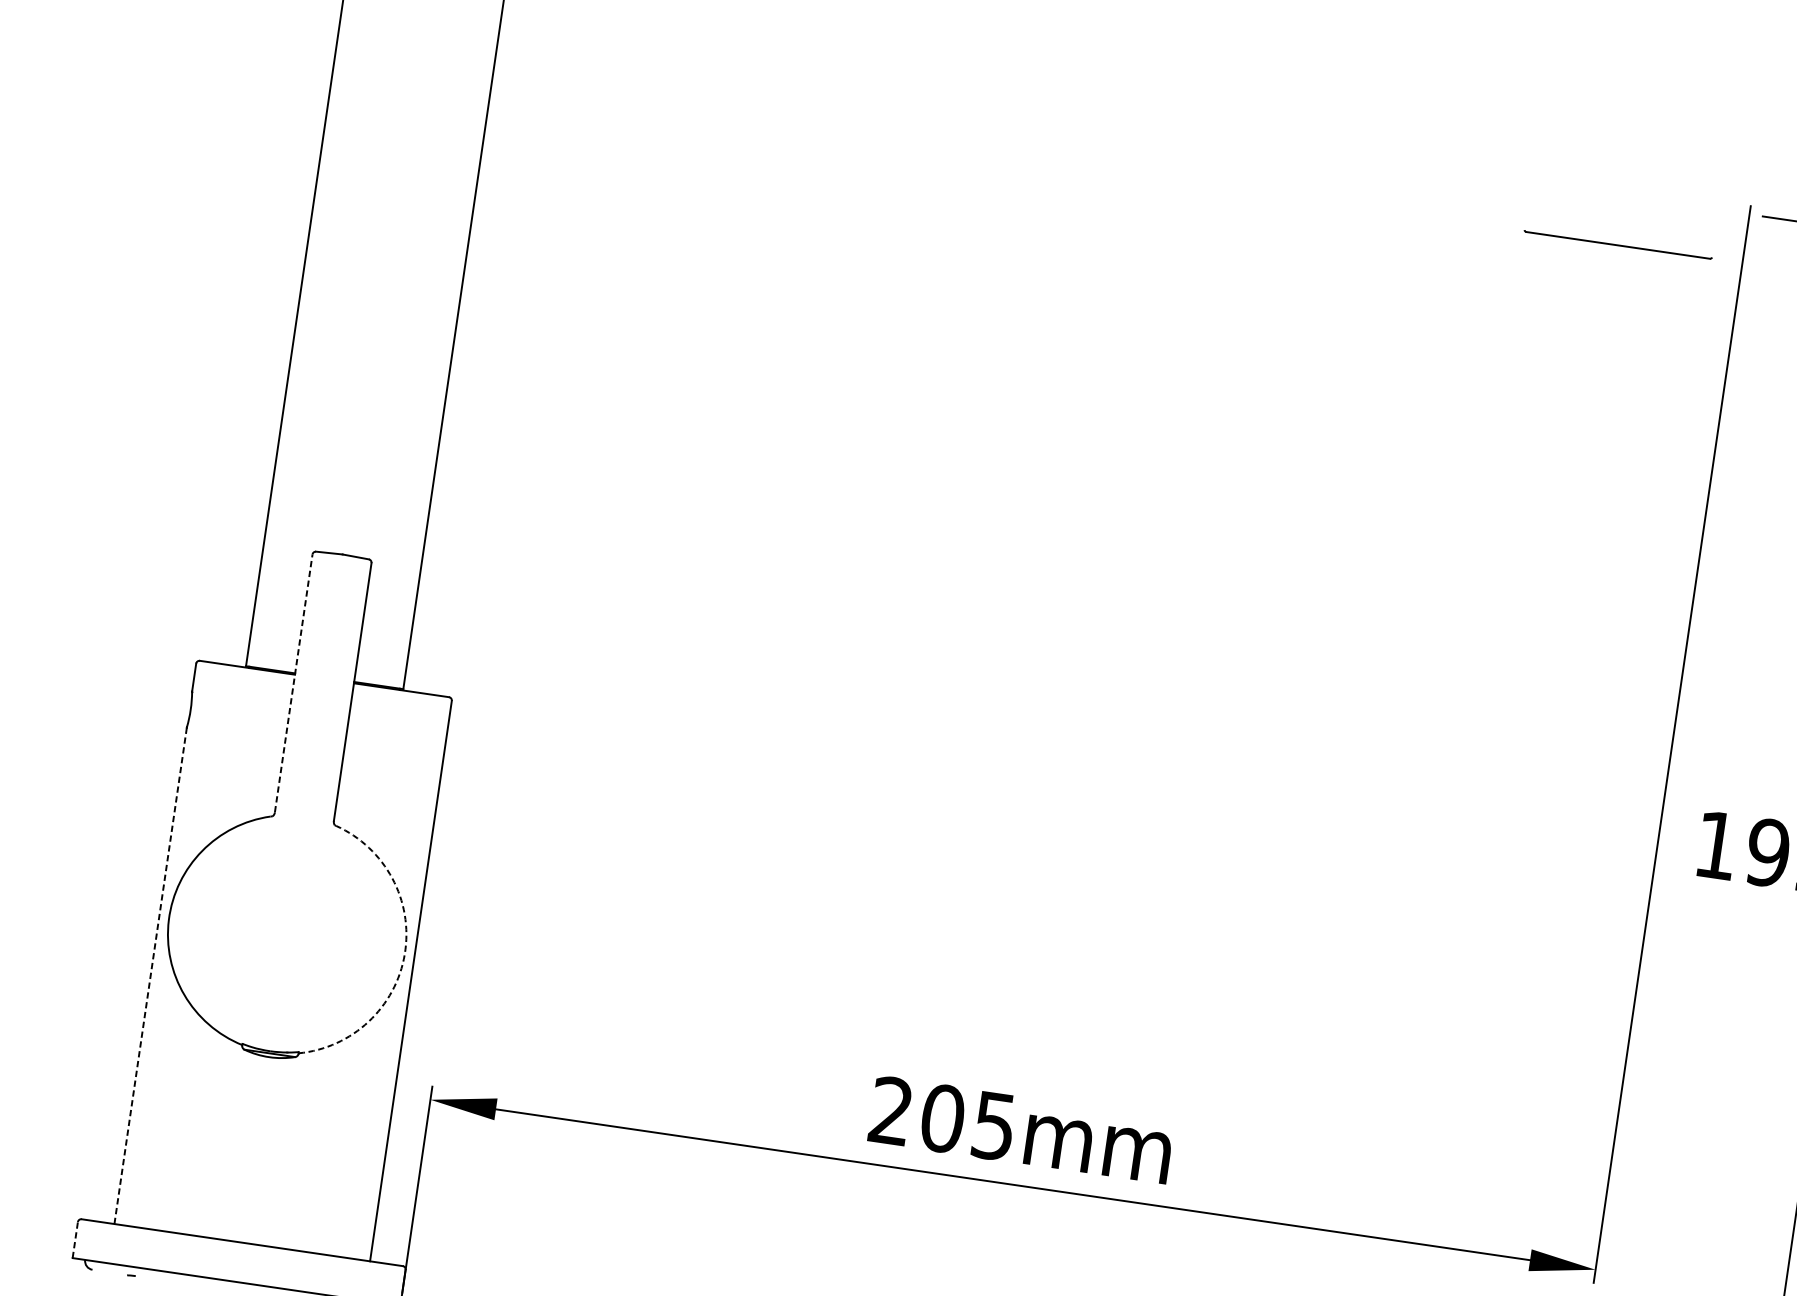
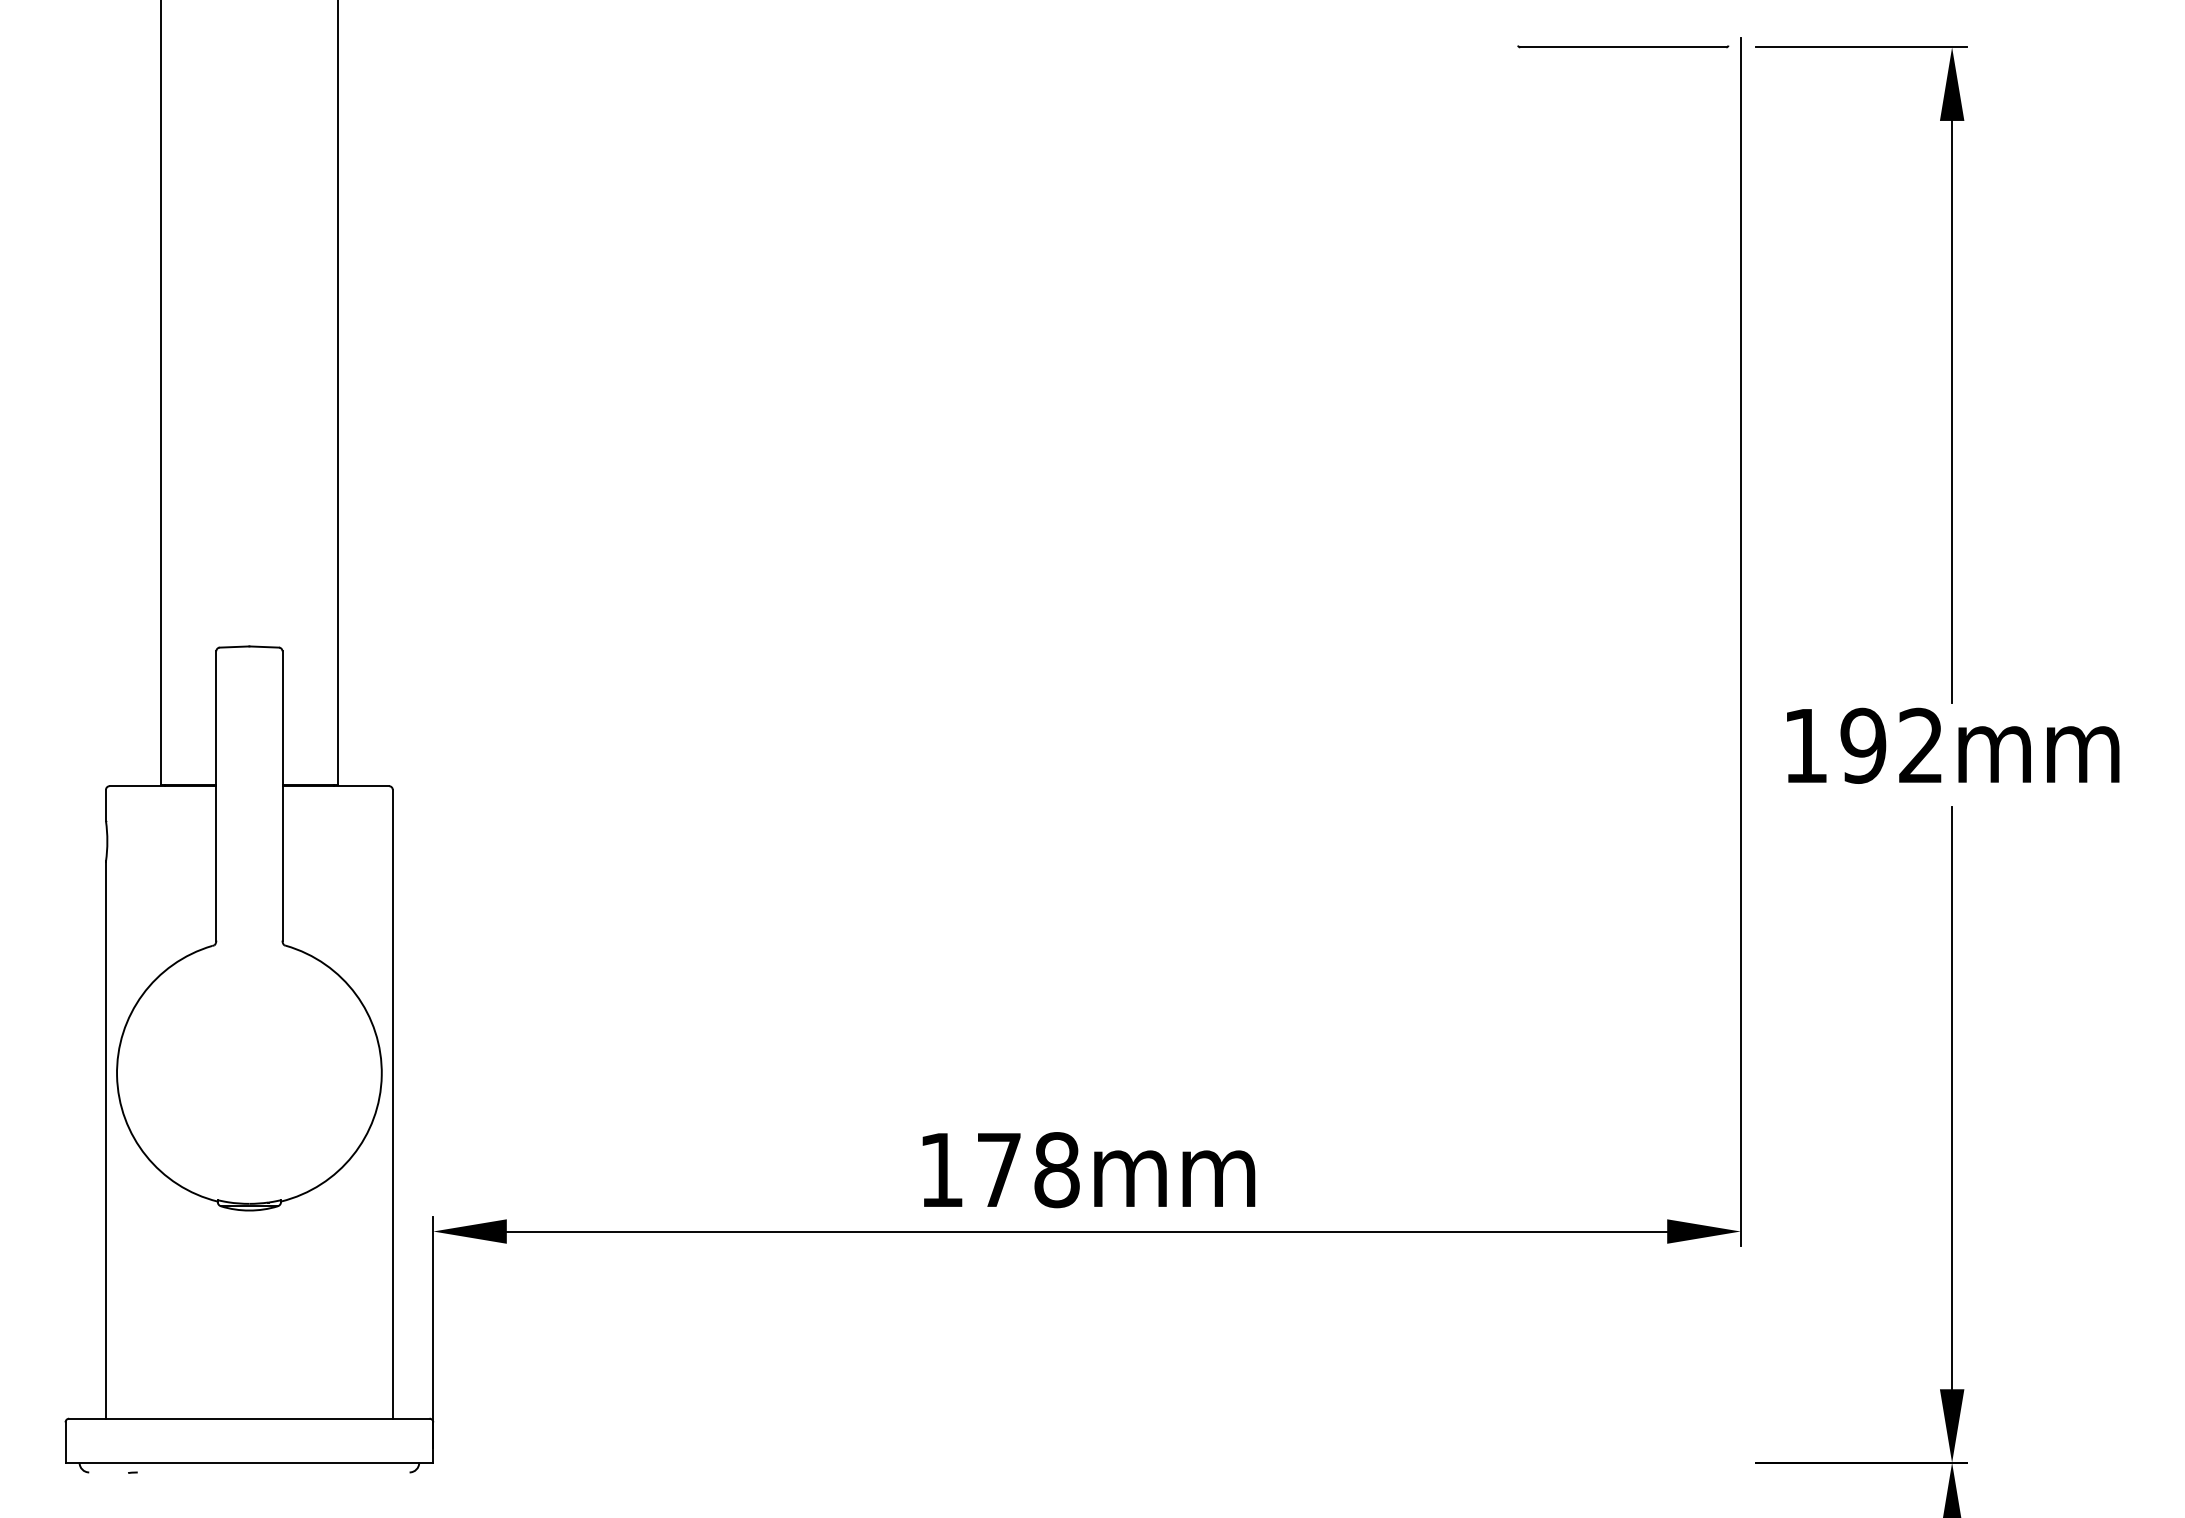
part: (1618, 244) -> (1623, 46), moved
line: (293, 683) -> (216, 795), dashed -> solid
arc: (404, 954) -> (381, 1075), dashed -> solid
line: (150, 976) -> (105, 1140), dashed -> solid
text: (942, 1119) -> (999, 1170), 205mm -> 178mm
line: (75, 1239) -> (65, 1442), dashed -> solid

